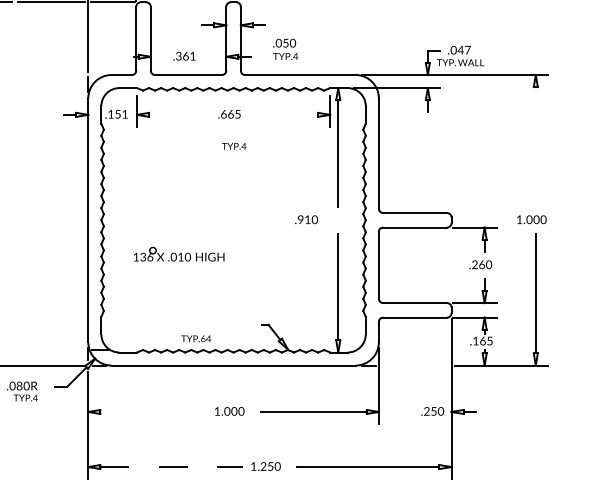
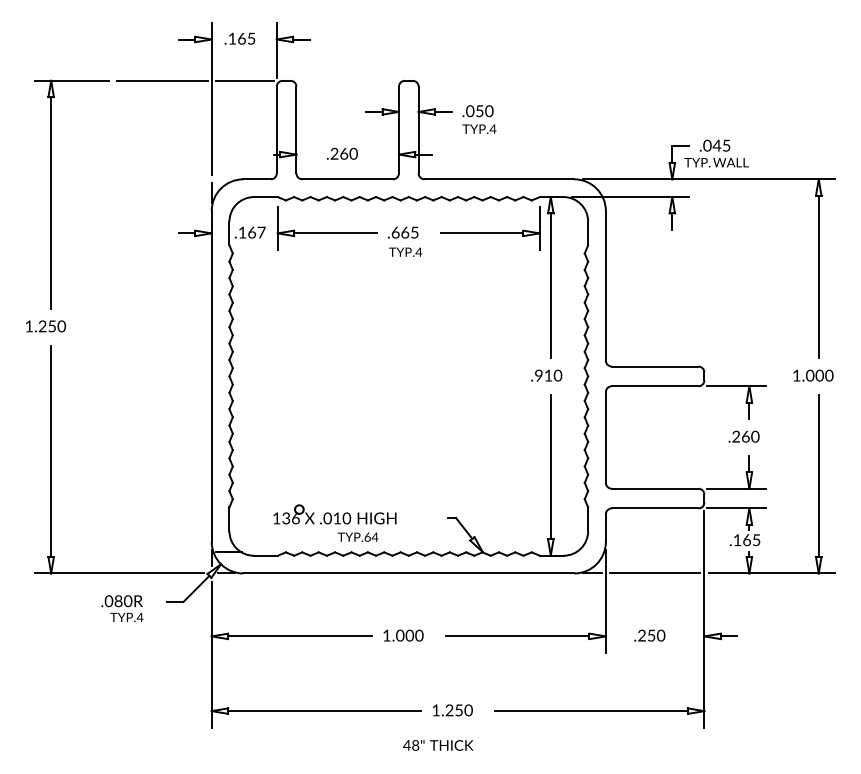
text: (285, 49) -> (479, 119), moved
text: (467, 50) -> (726, 145), .047 -> .045
text: (185, 55) -> (343, 153), .361 -> .260
text: (121, 114) -> (256, 232), .151 -> .167
line: (179, 114) -> (335, 233), added
line: (287, 114) -> (481, 233), added
text: (234, 145) -> (405, 251), moved
line: (535, 146) -> (818, 276), added
text: (306, 219) -> (546, 375), moved
text: (178, 254) -> (334, 514), moved
line: (414, 365) -> (654, 573), added
text: (432, 411) -> (649, 635), moved
line: (153, 412) -> (299, 636), added
line: (171, 467) -> (324, 711), dashed -> solid

